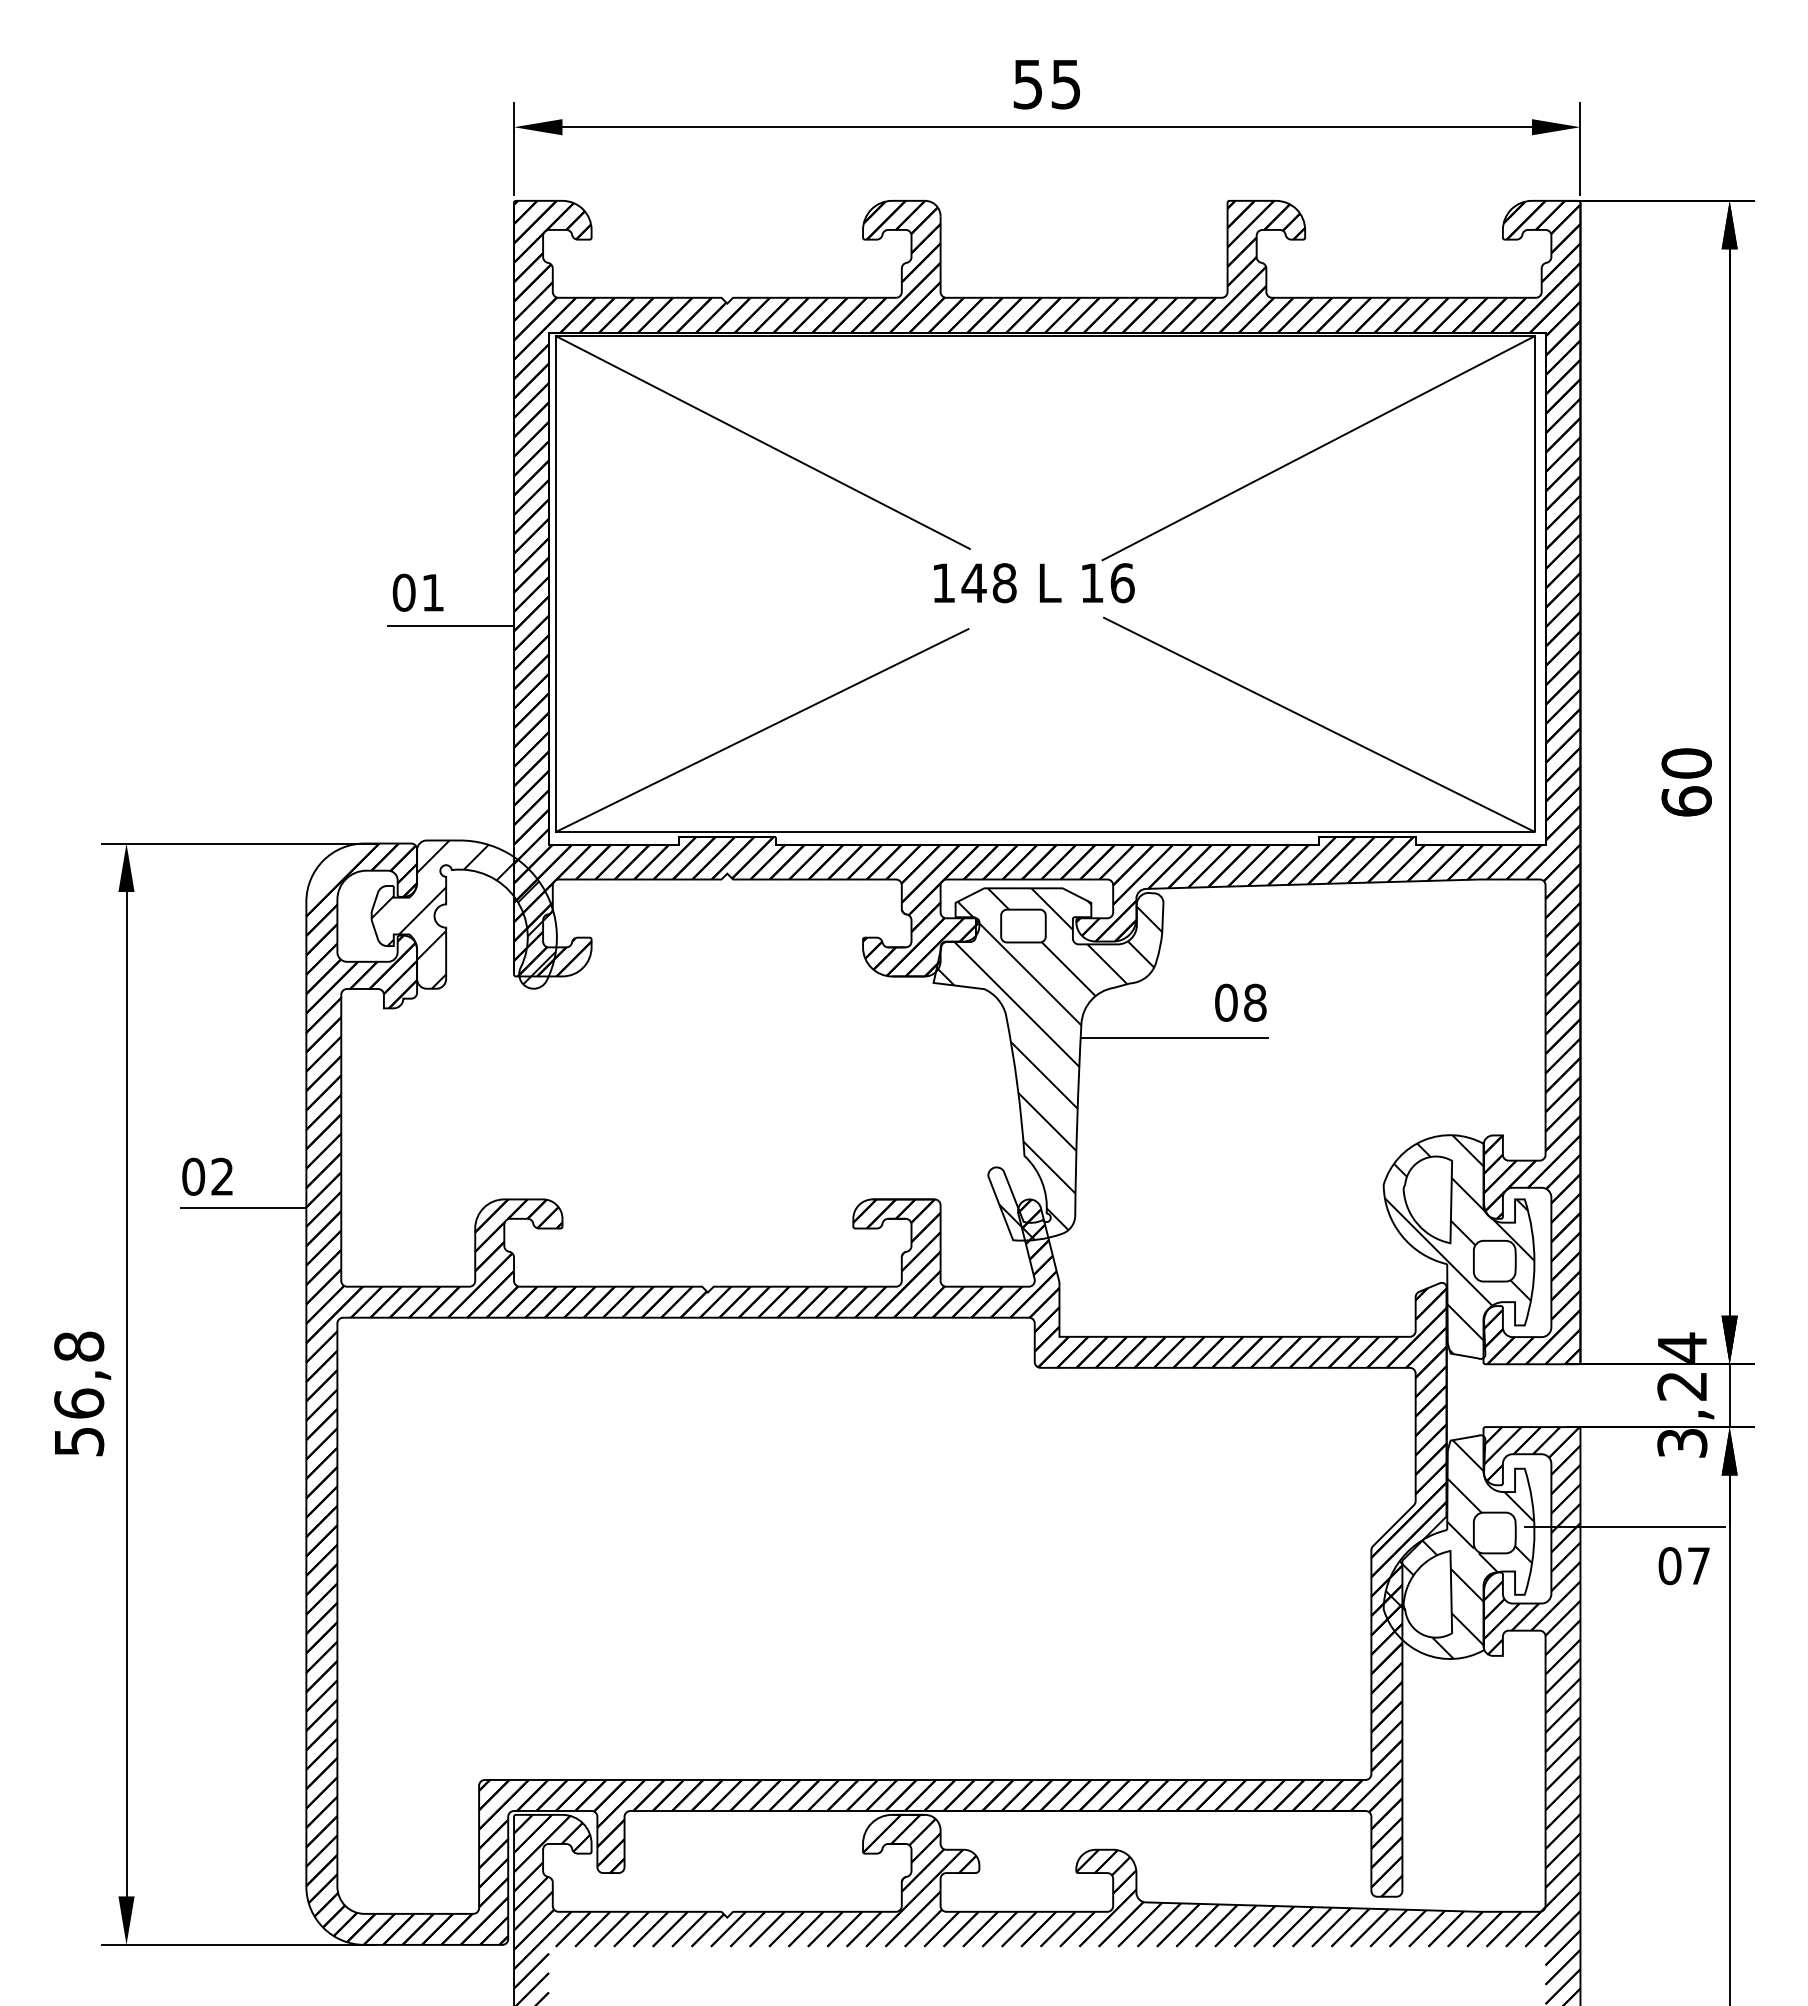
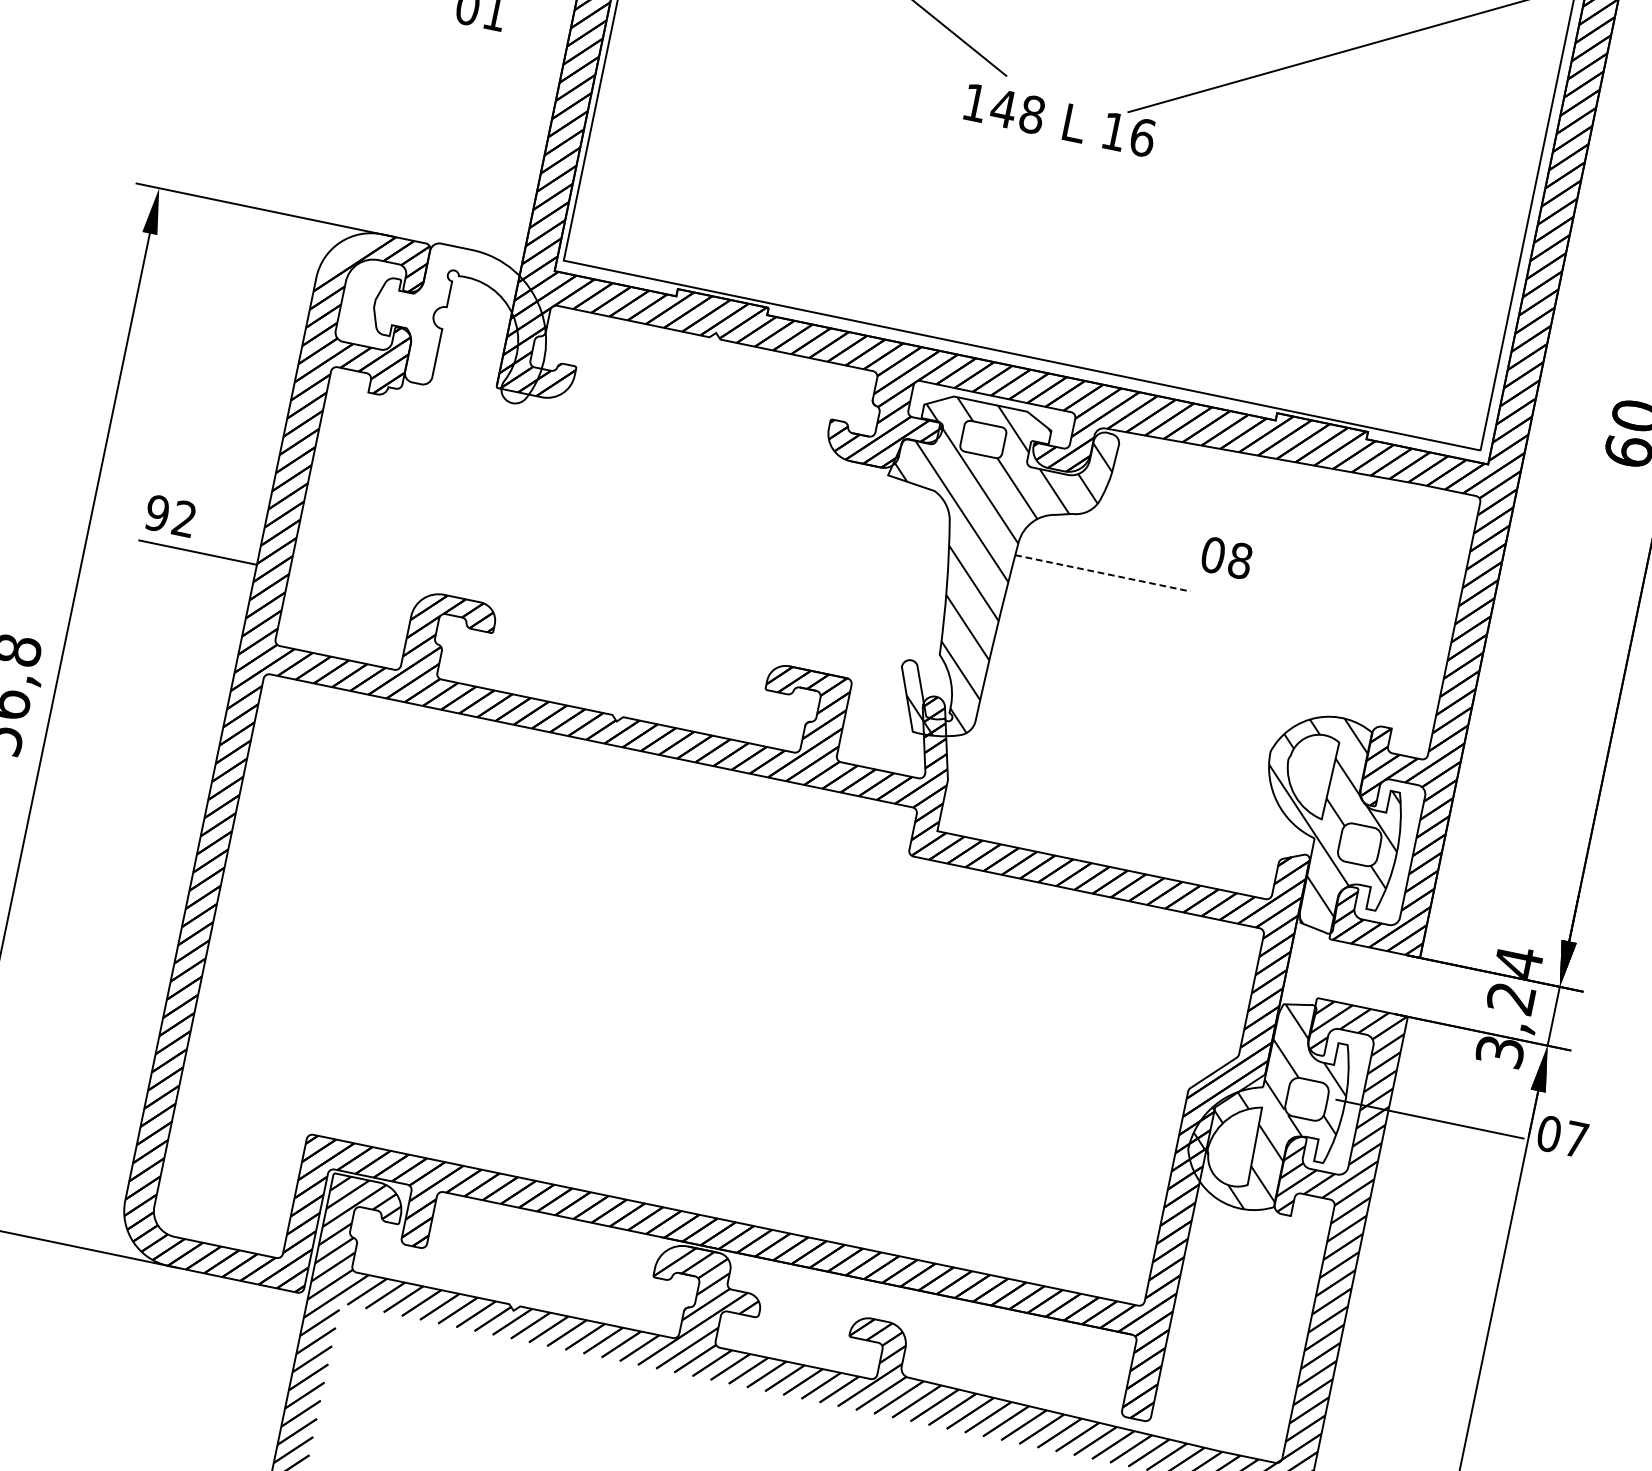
line: (451, 626) -> (505, 47), removed
line: (1319, 724) -> (1299, 308), removed
line: (762, 730) -> (776, 205), removed
hatch: (463, 914) -> (461, 320), removed
text: (1240, 1002) -> (1226, 557), moved
line: (1174, 1037) -> (1103, 573), solid -> dashed
text: (193, 1176) -> (157, 513), 02 -> 92
text: (1683, 1566) -> (1561, 1136), moved

